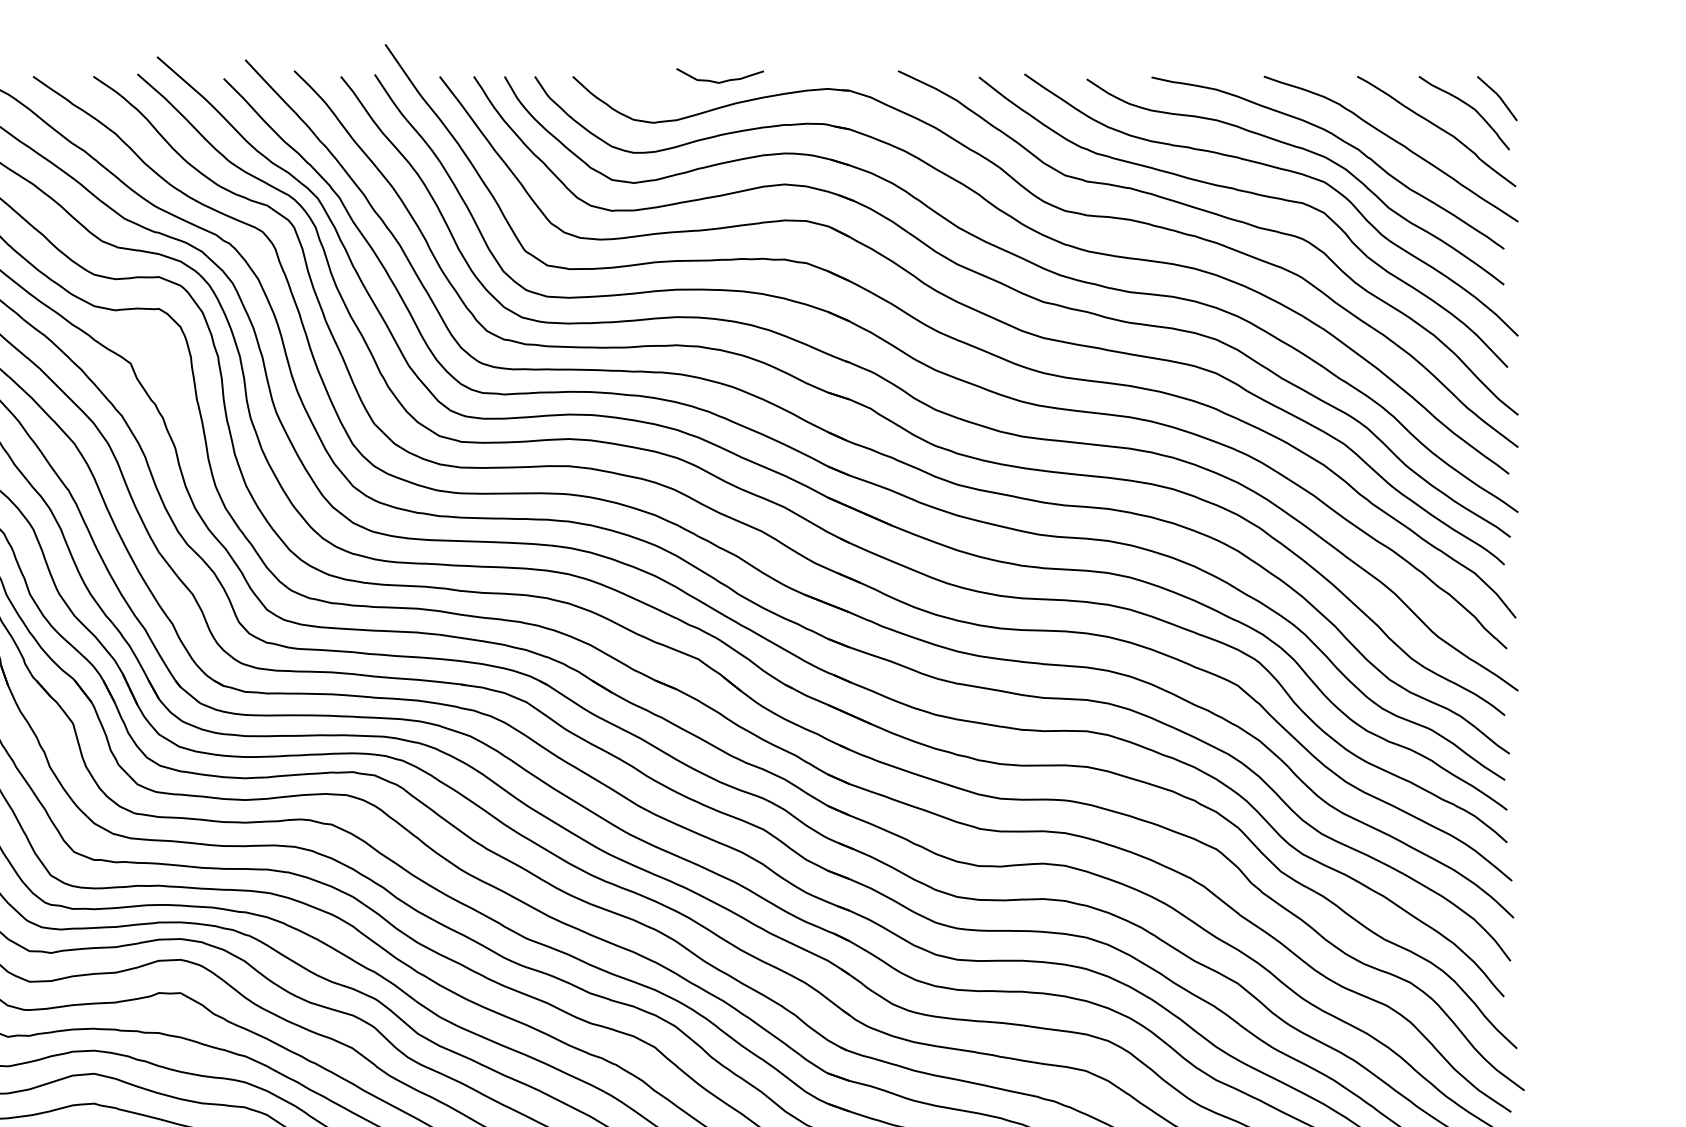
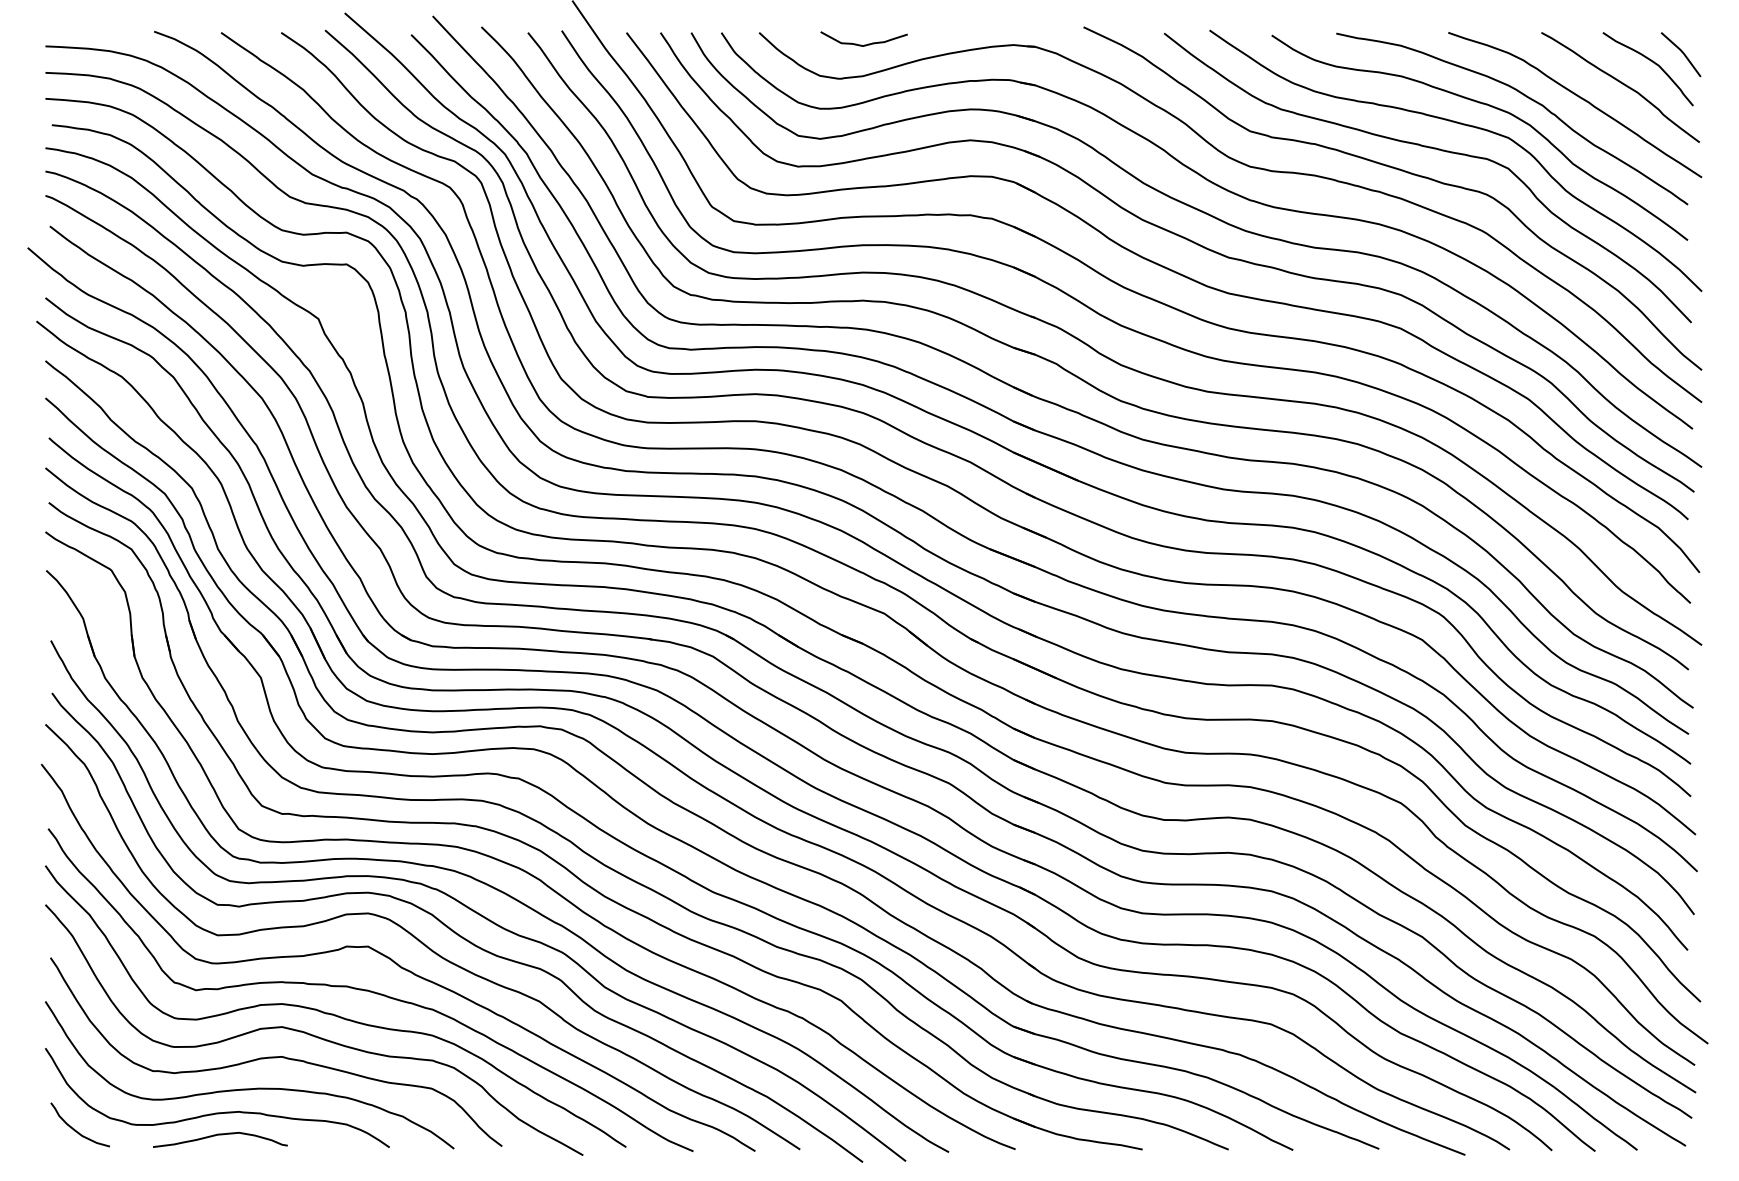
curve: (720, 81) -> (864, 44), moved

